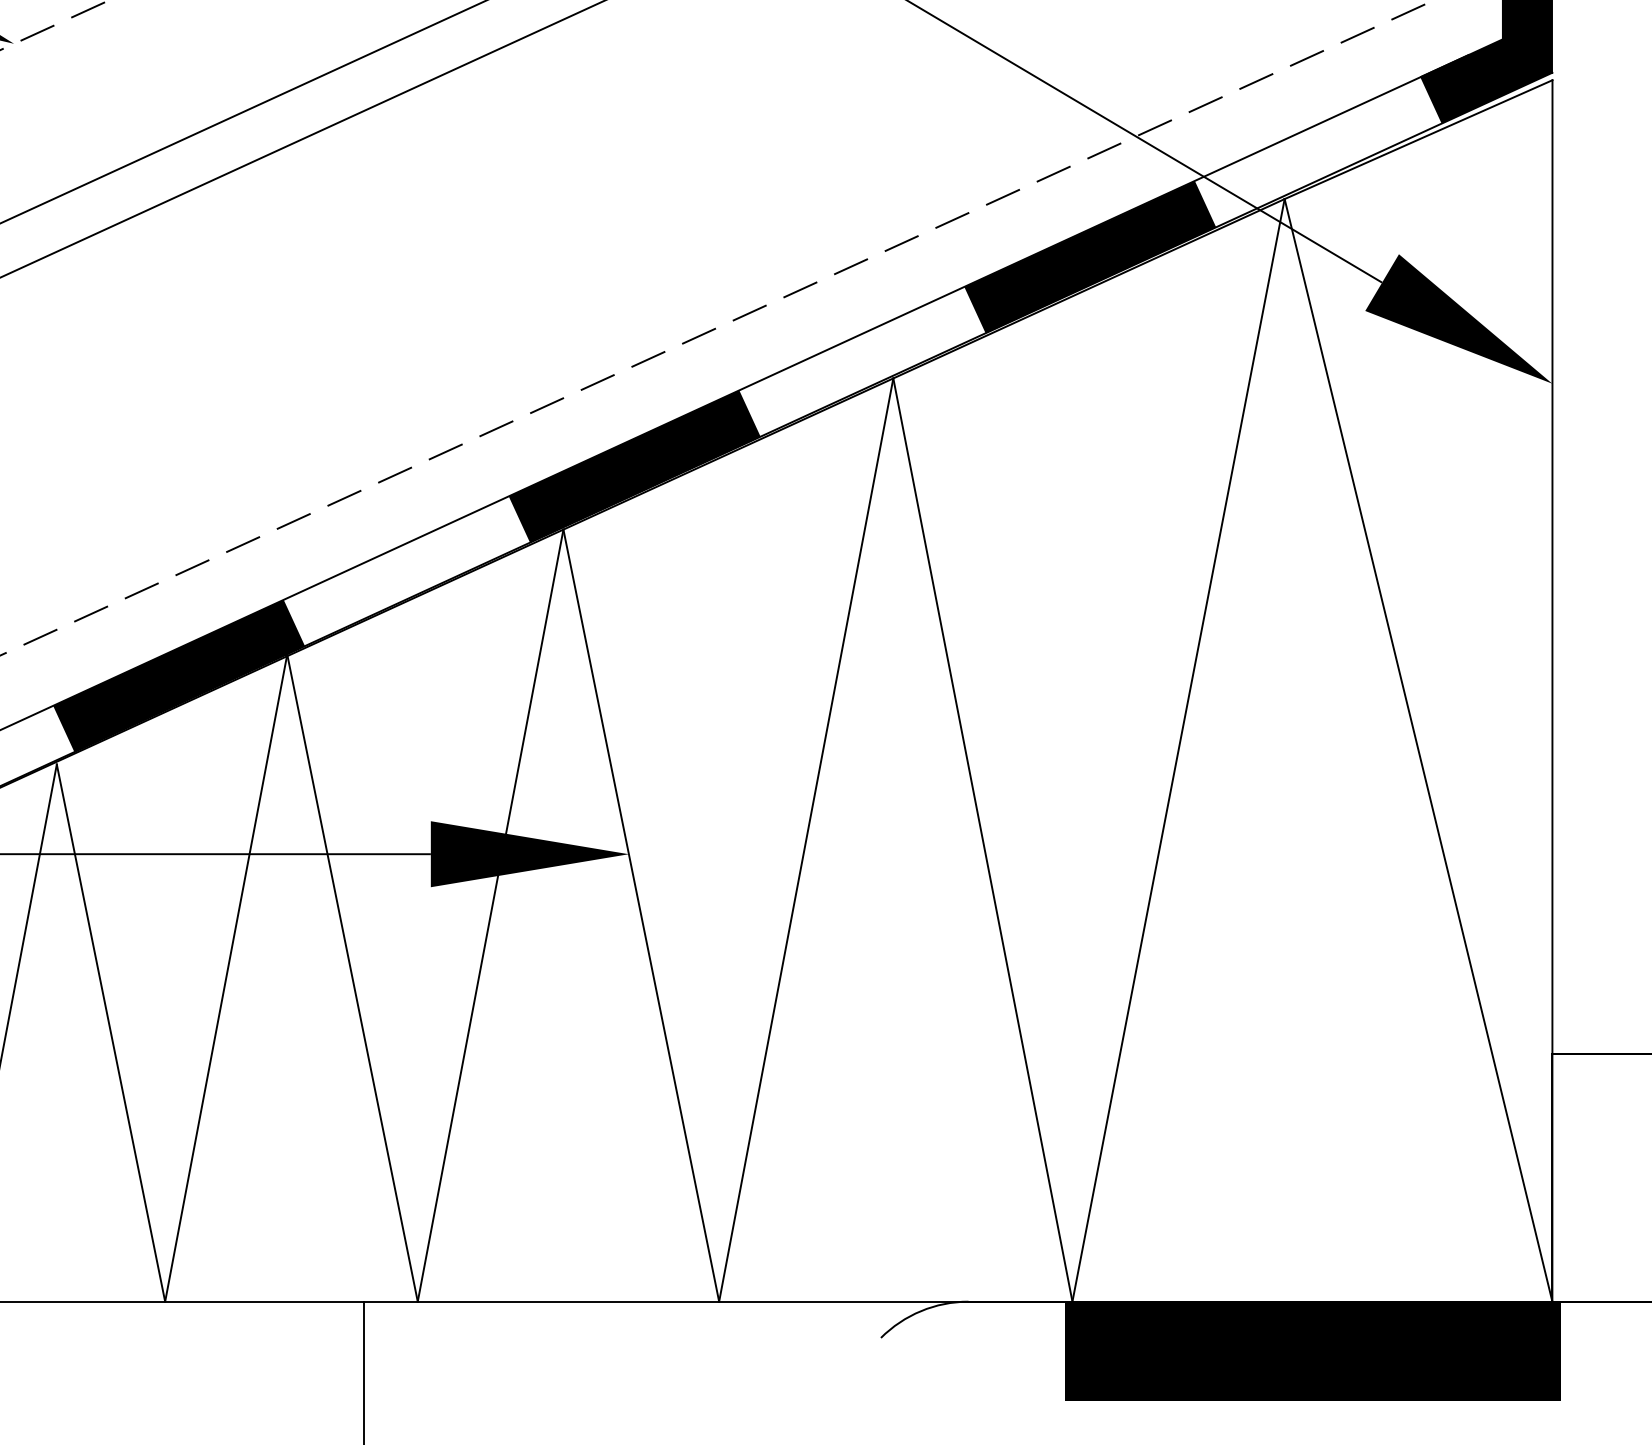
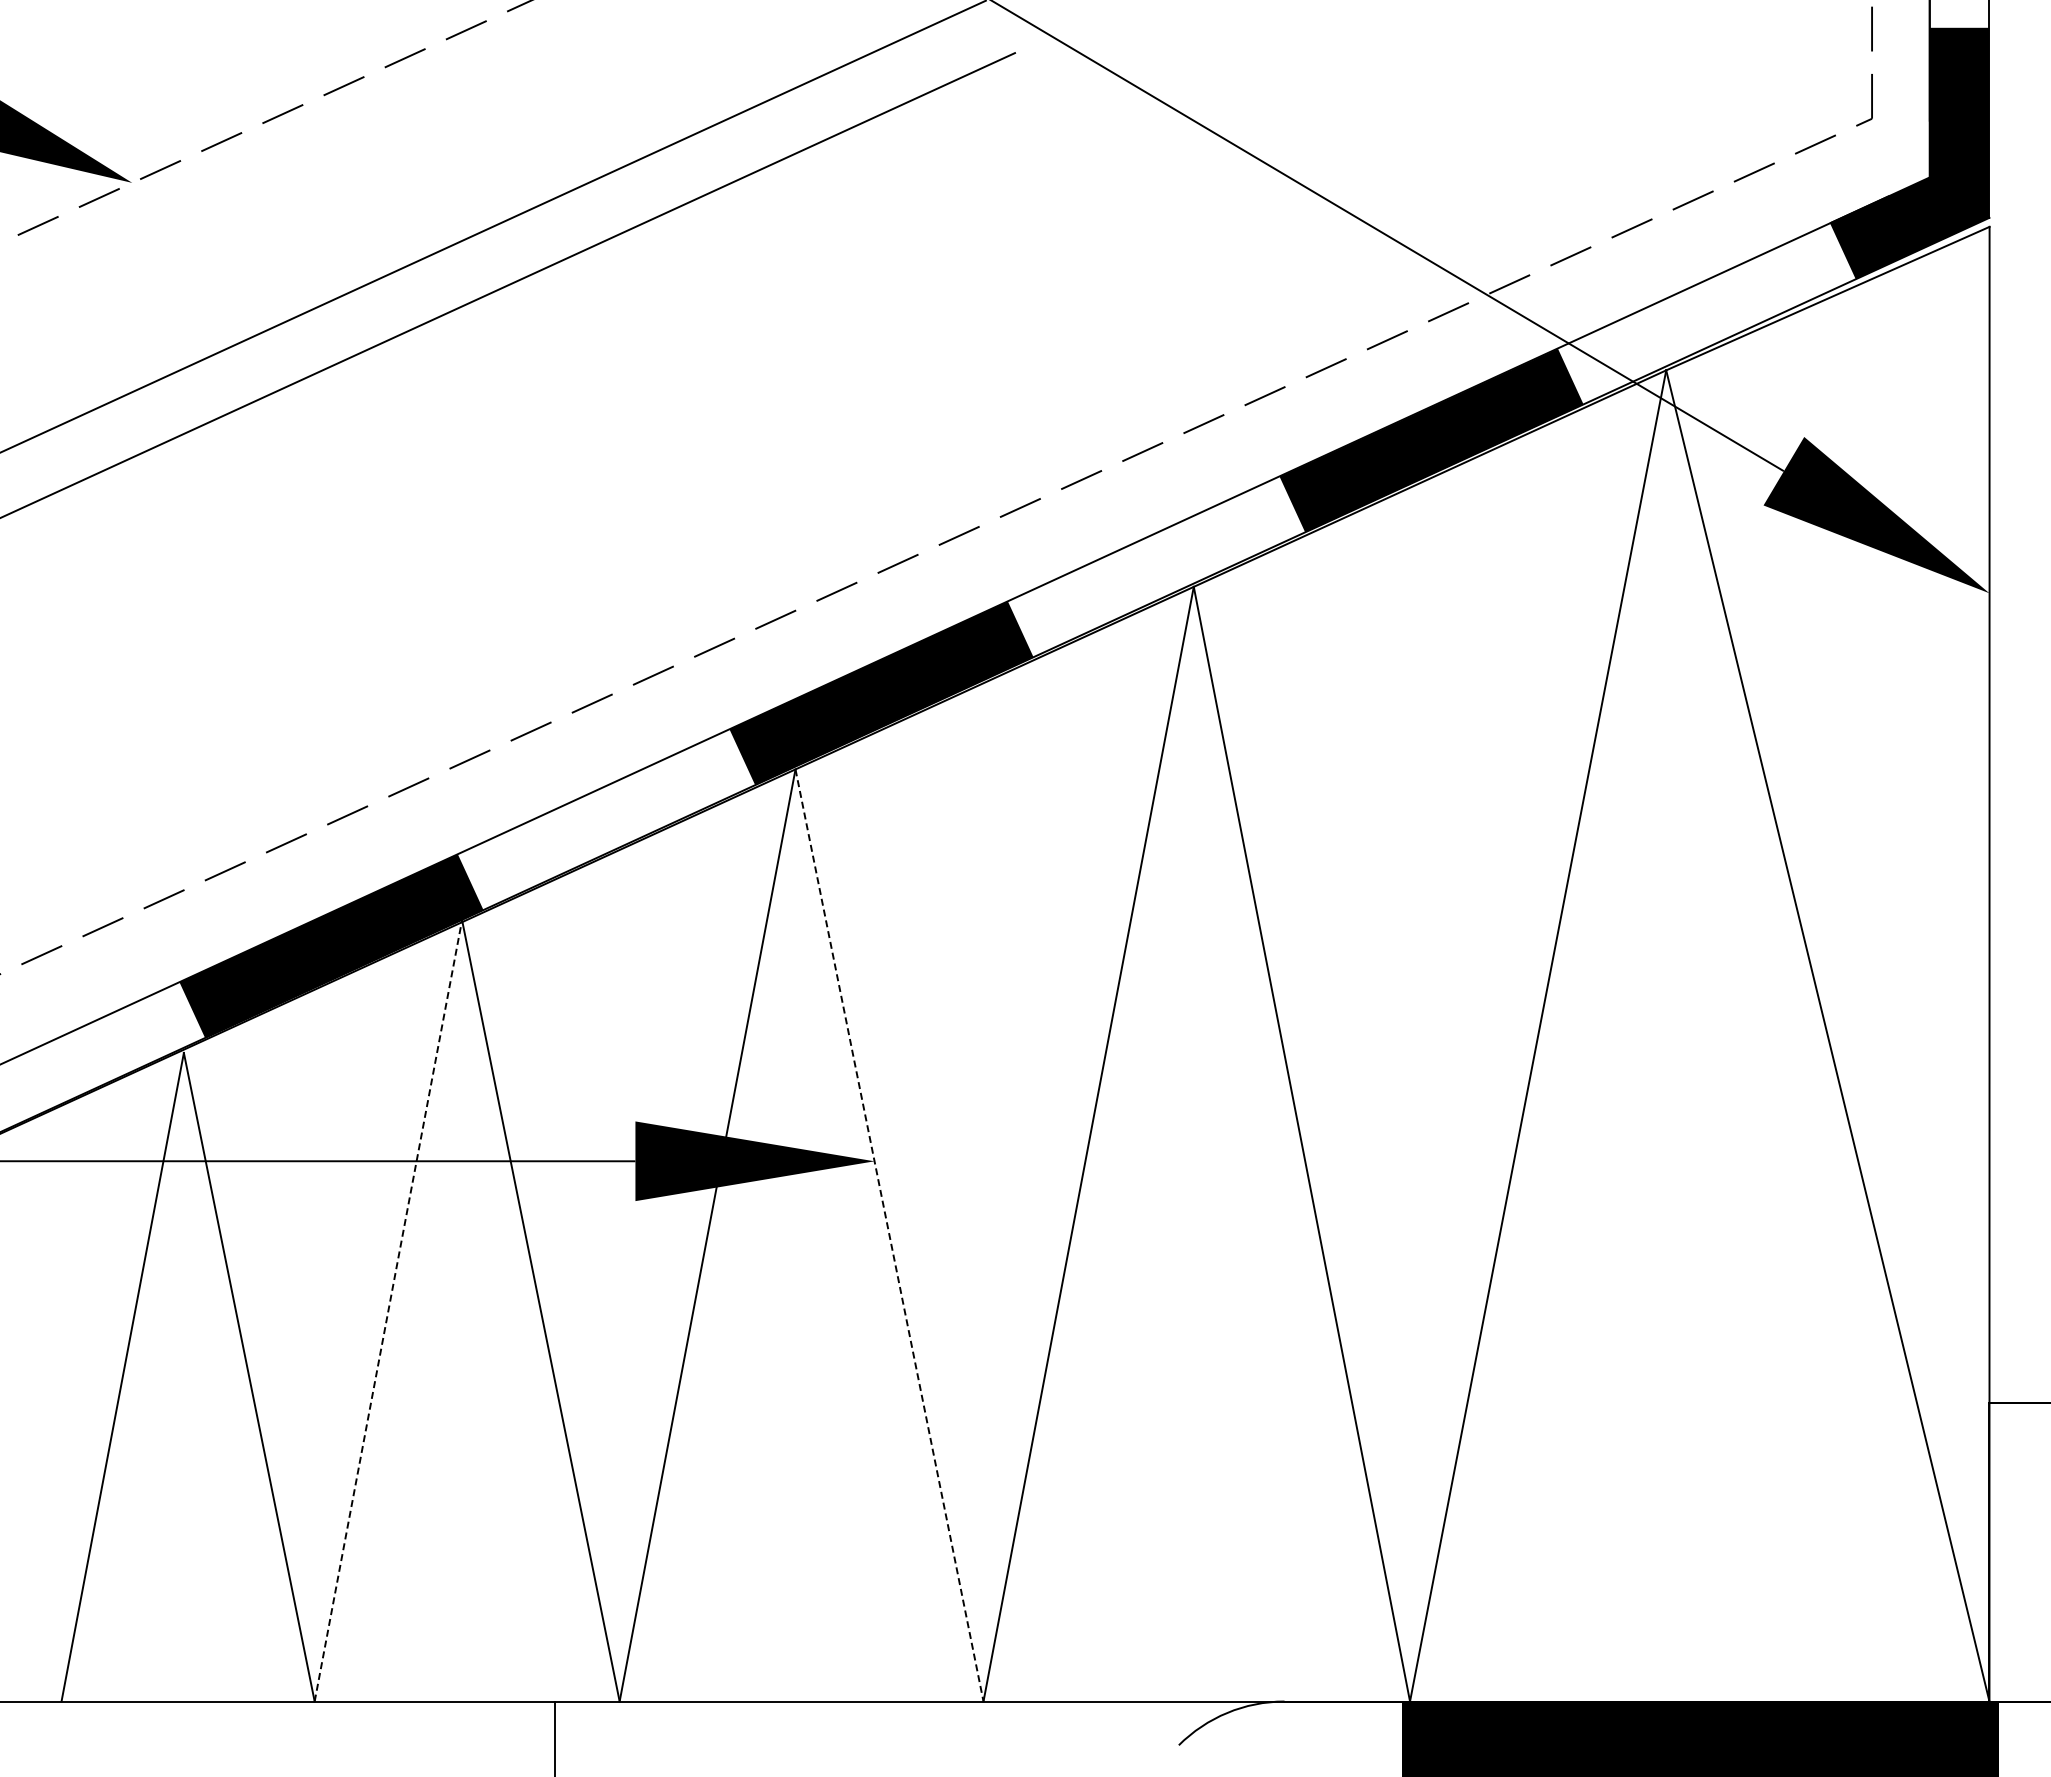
line: (641, 915) -> (889, 1235), solid -> dashed
line: (226, 977) -> (388, 1310), solid -> dashed

